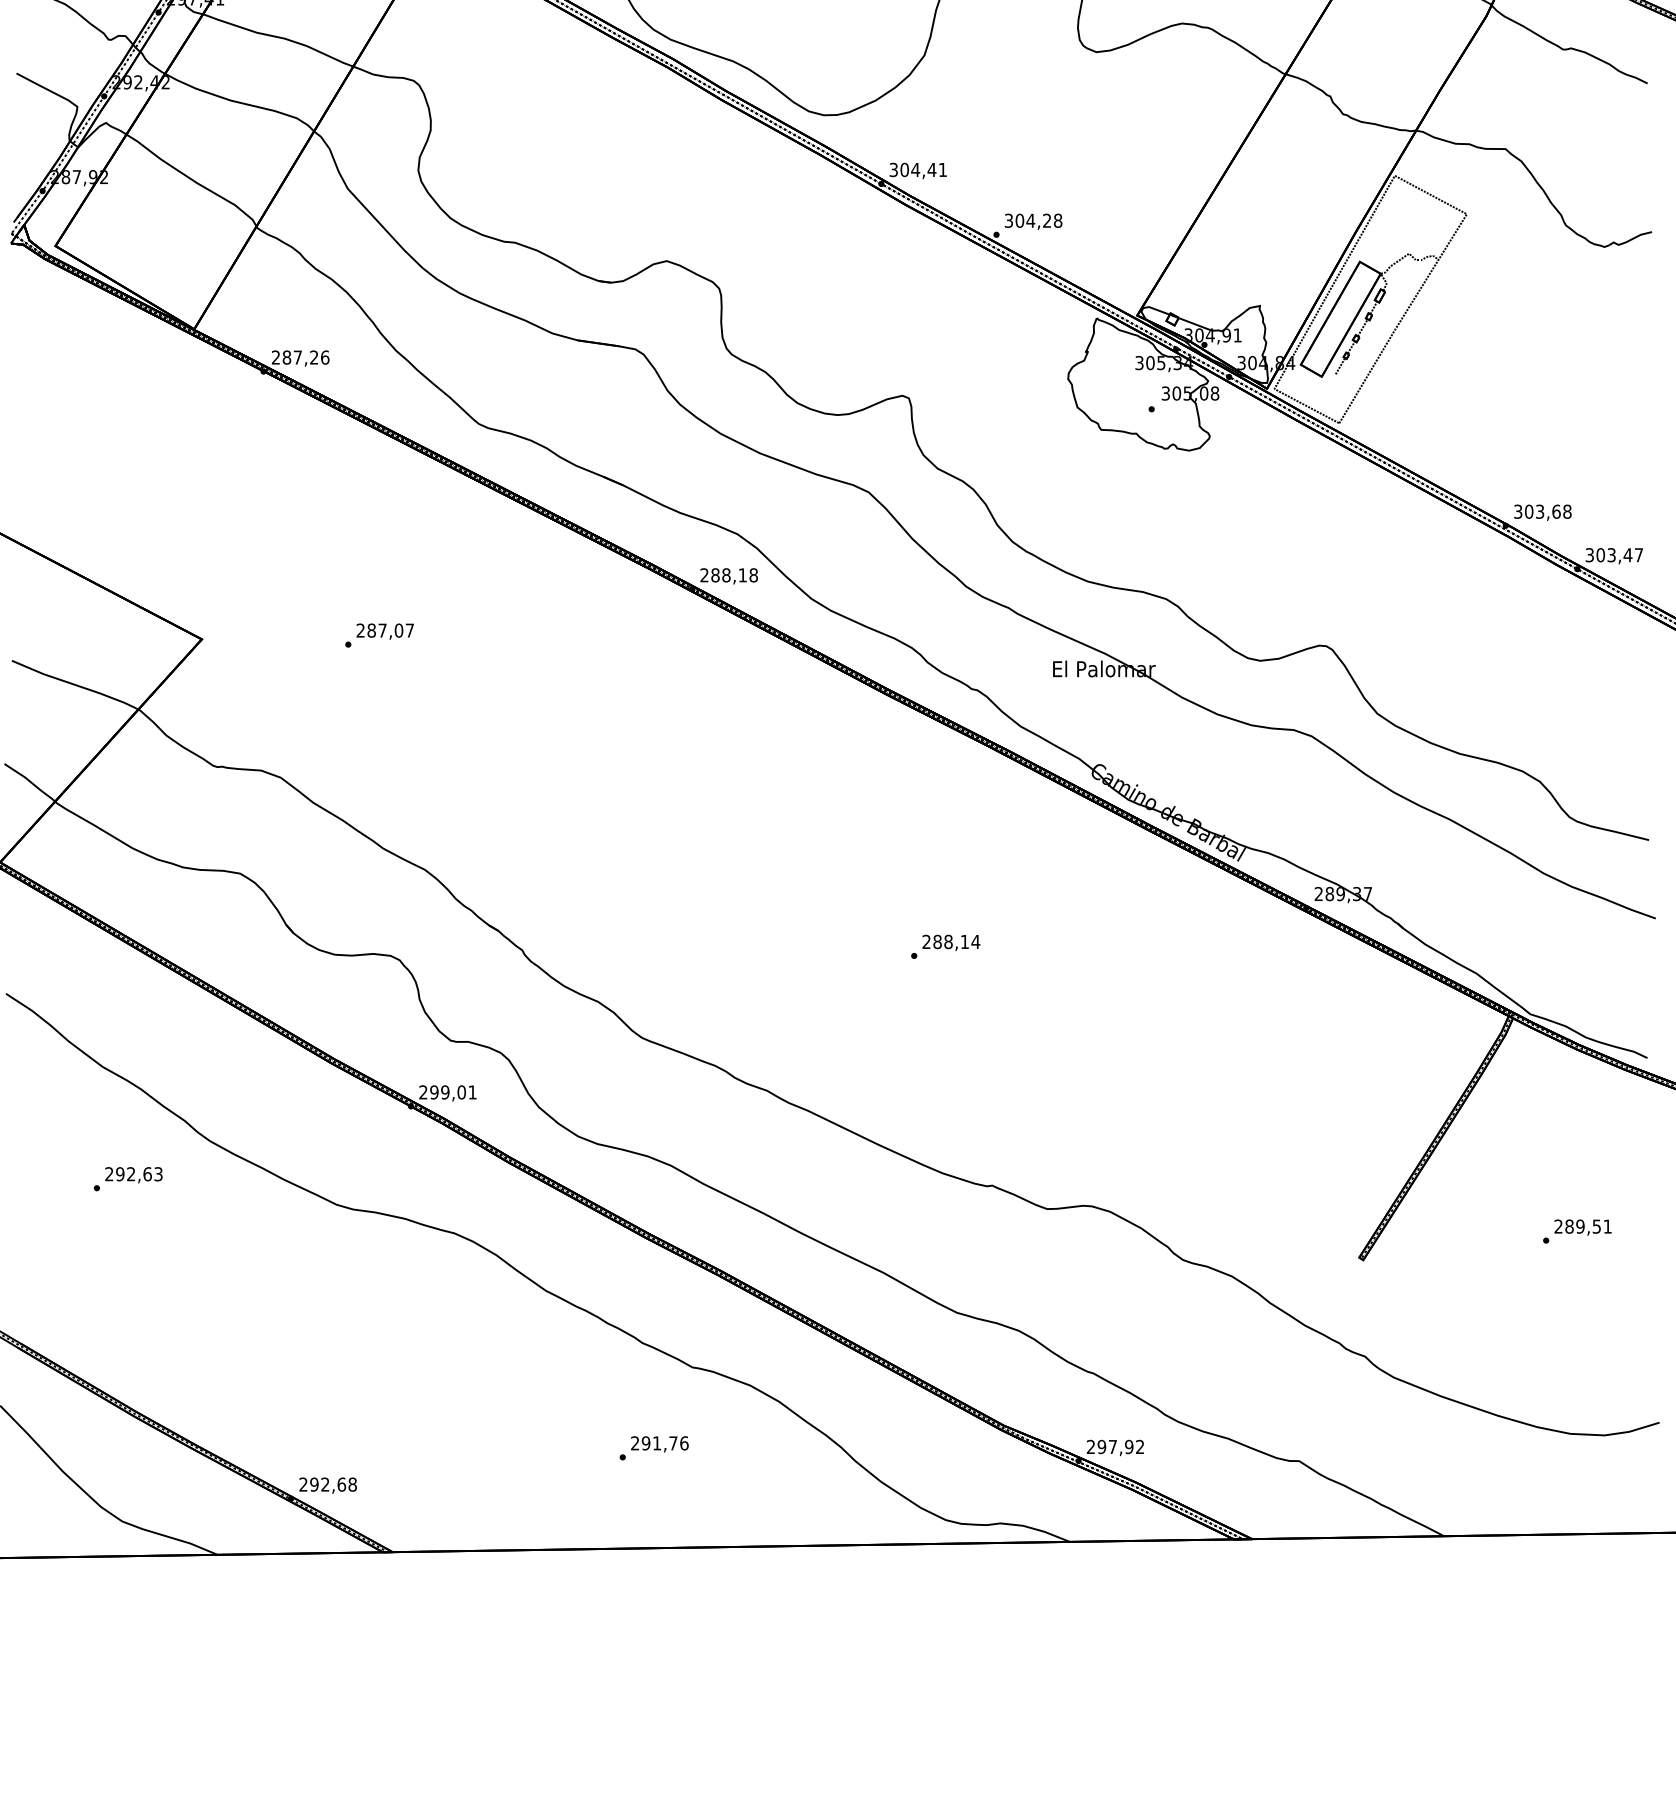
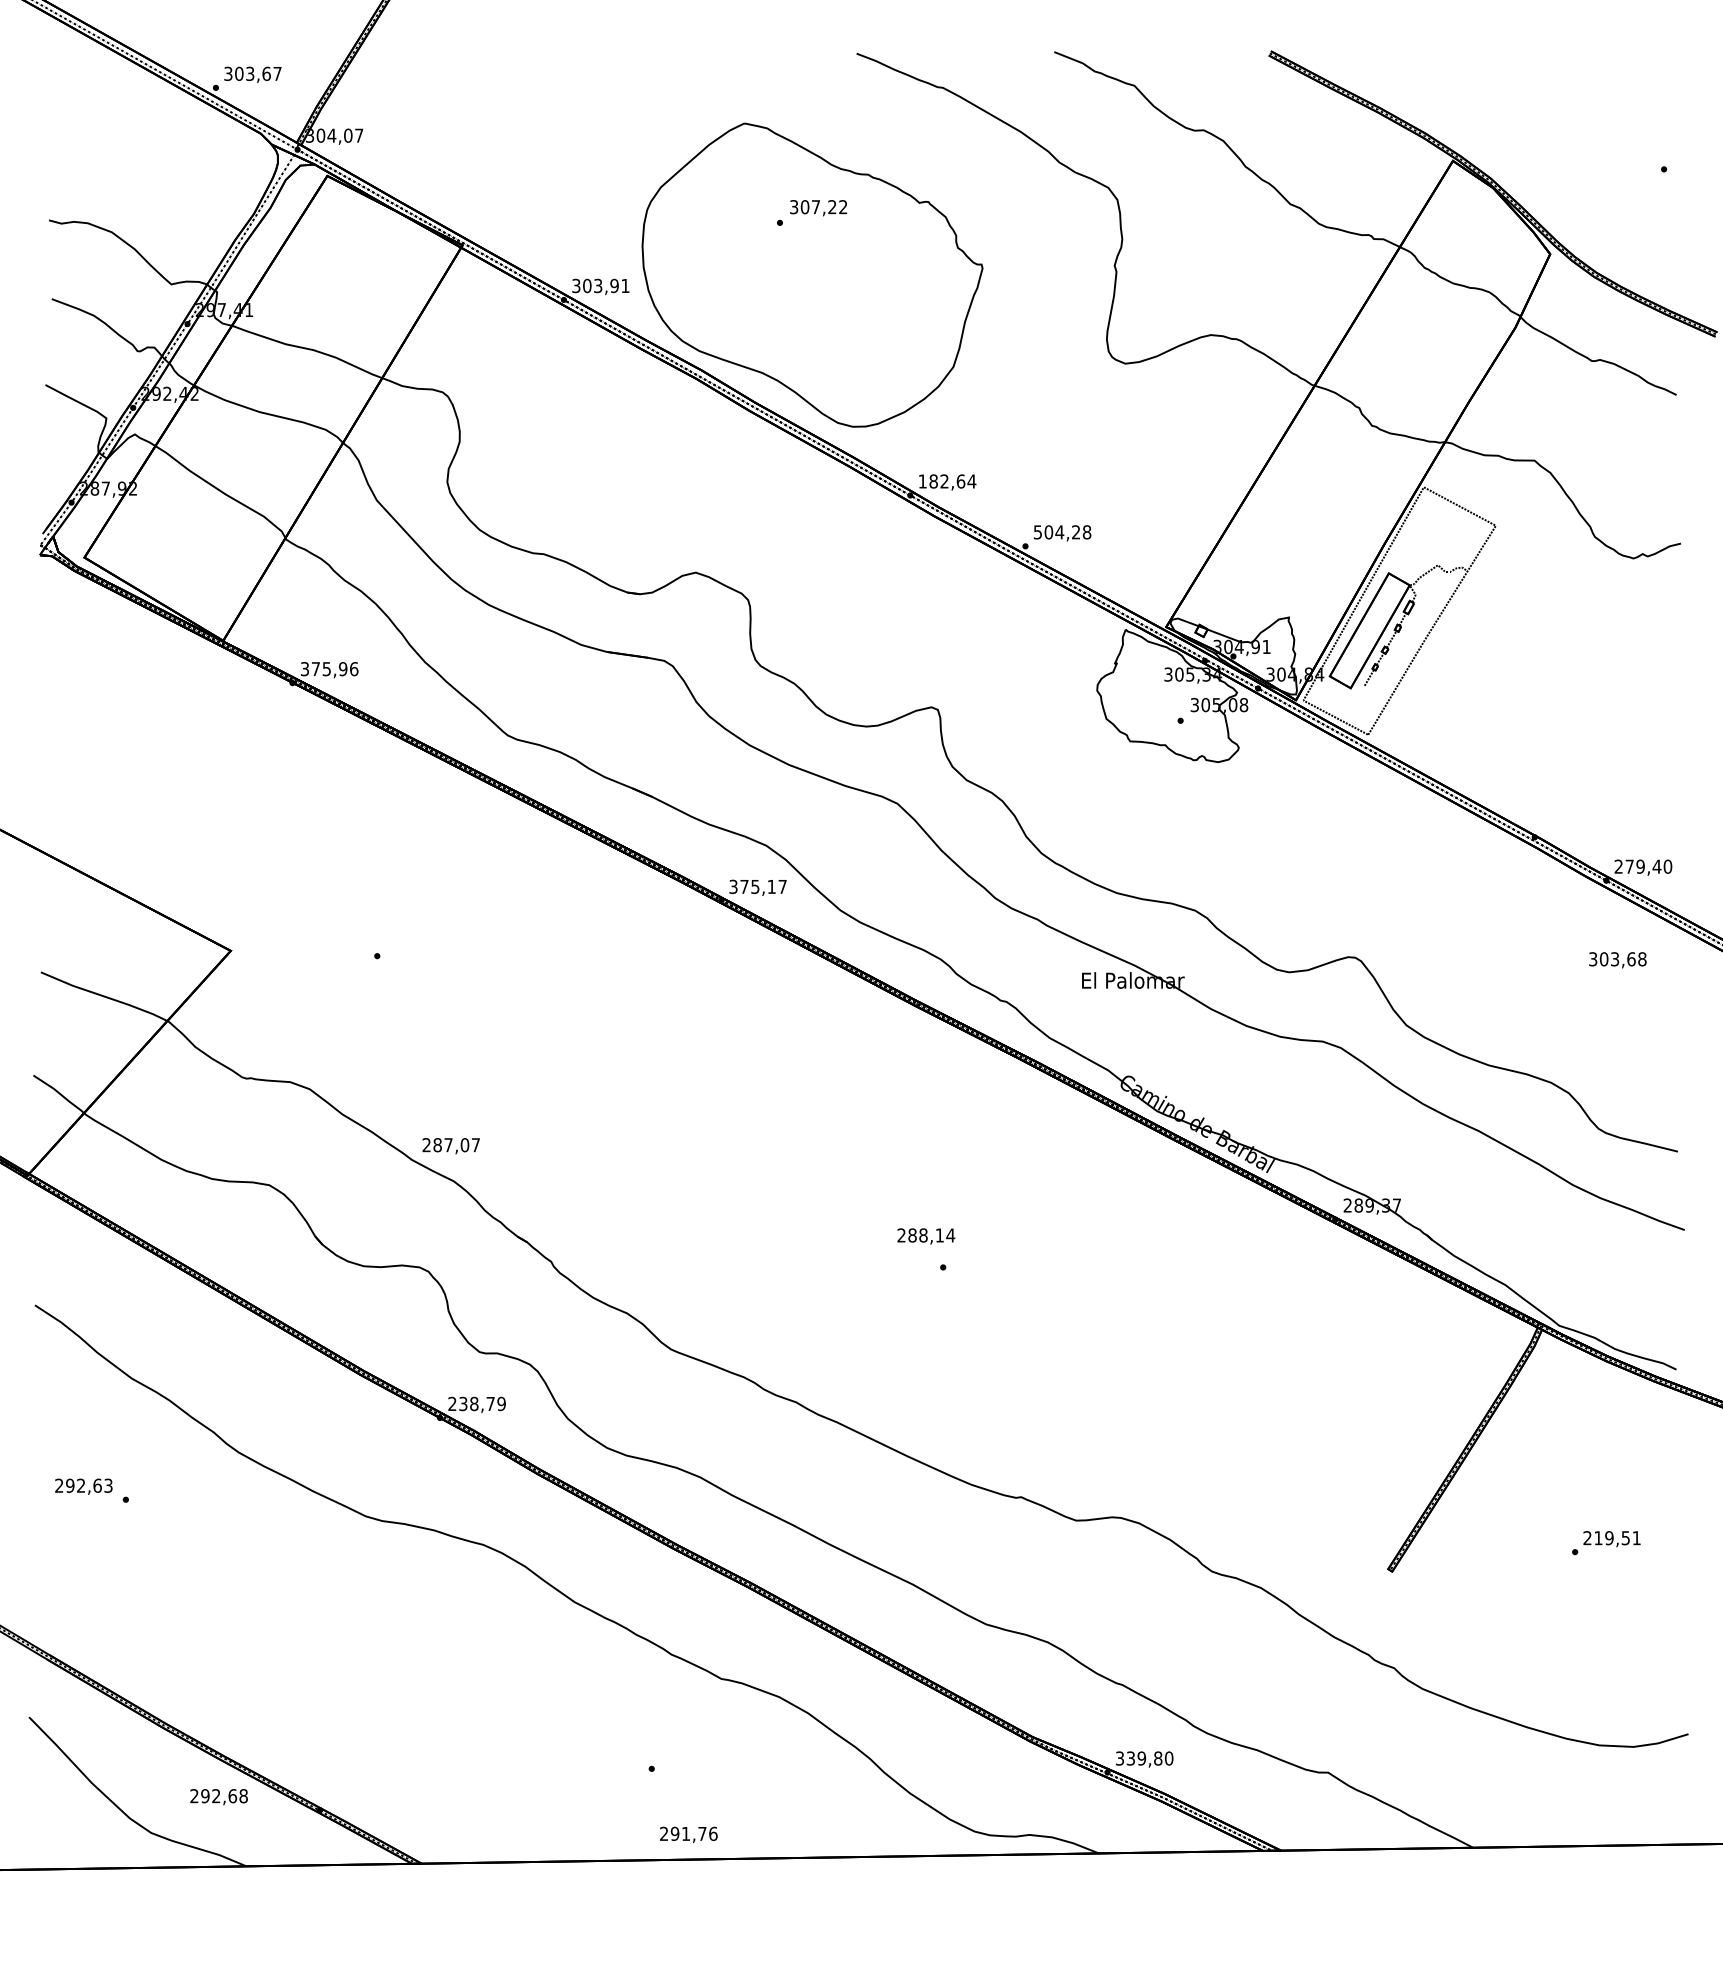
text: (918, 169) -> (947, 481), 304,41 -> 182,64
text: (1008, 219) -> (1037, 531), 304,28 -> 504,28
text: (295, 357) -> (324, 669), 287,26 -> 375,96
text: (1542, 512) -> (1617, 960), moved
text: (1614, 554) -> (1643, 866), 303,47 -> 279,40
text: (728, 574) -> (757, 886), 288,18 -> 375,17
text: (384, 631) -> (450, 1146), moved
text: (951, 942) -> (926, 1236), moved
text: (453, 1091) -> (482, 1403), 299,01 -> 238,79
text: (133, 1174) -> (83, 1486), moved
text: (1569, 1226) -> (1598, 1538), 289,51 -> 219,51
text: (659, 1443) -> (688, 1834), moved
text: (1115, 1446) -> (1144, 1758), 297,92 -> 339,80
text: (327, 1485) -> (218, 1797), moved

